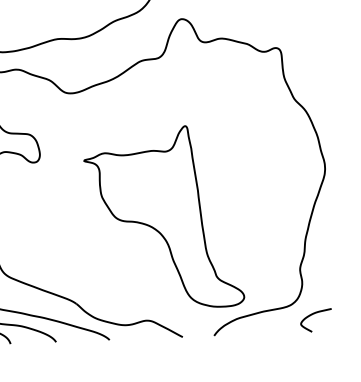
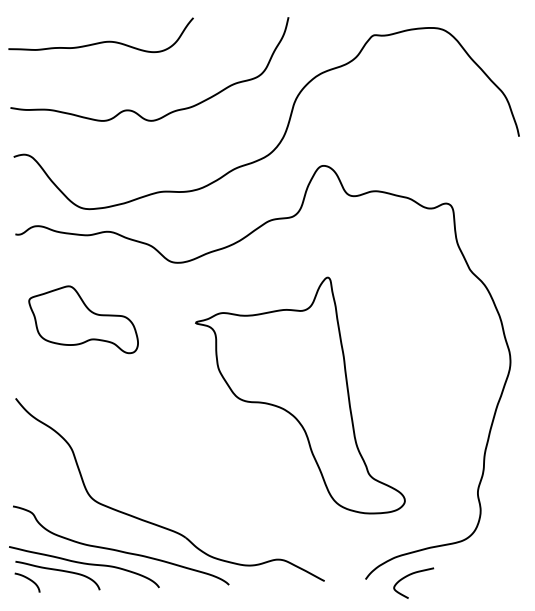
part: (164, 216) -> (300, 395), moved
curve: (313, 314) -> (410, 575), moved

